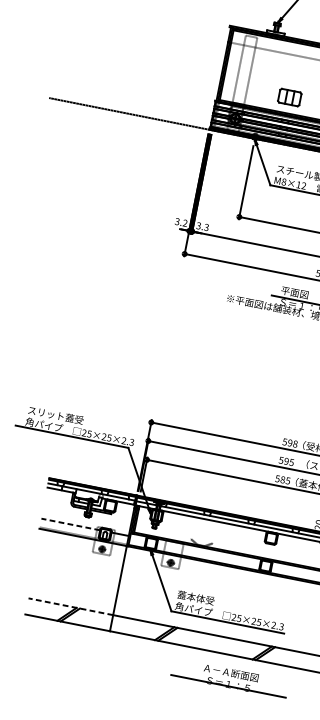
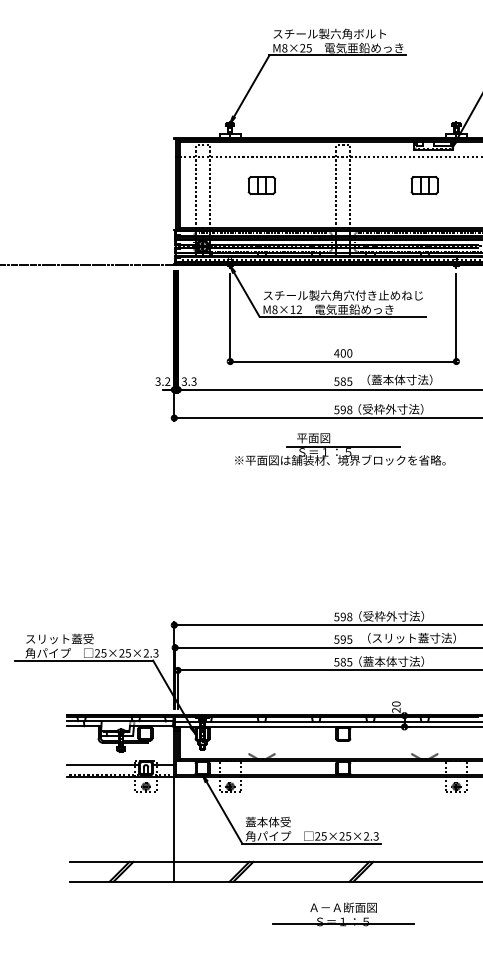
part: (289, 97) -> (261, 185), moved
line: (70, 524) -> (102, 764), dashed -> solid
line: (70, 606) -> (121, 861), dashed -> solid
part: (230, 678) -> (343, 914), moved

